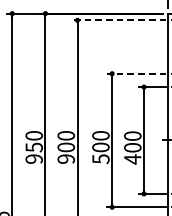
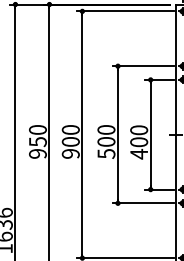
line: (118, 20) -> (124, 11), dashed -> solid
line: (137, 74) -> (143, 66), dashed -> solid

